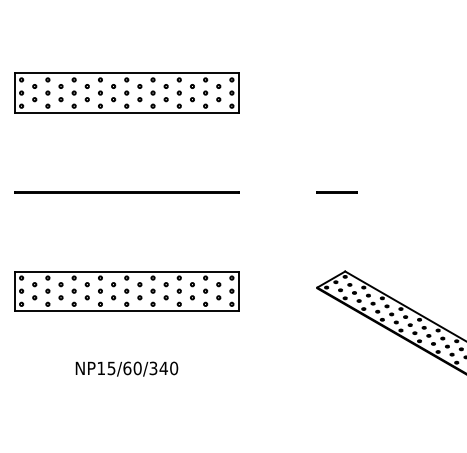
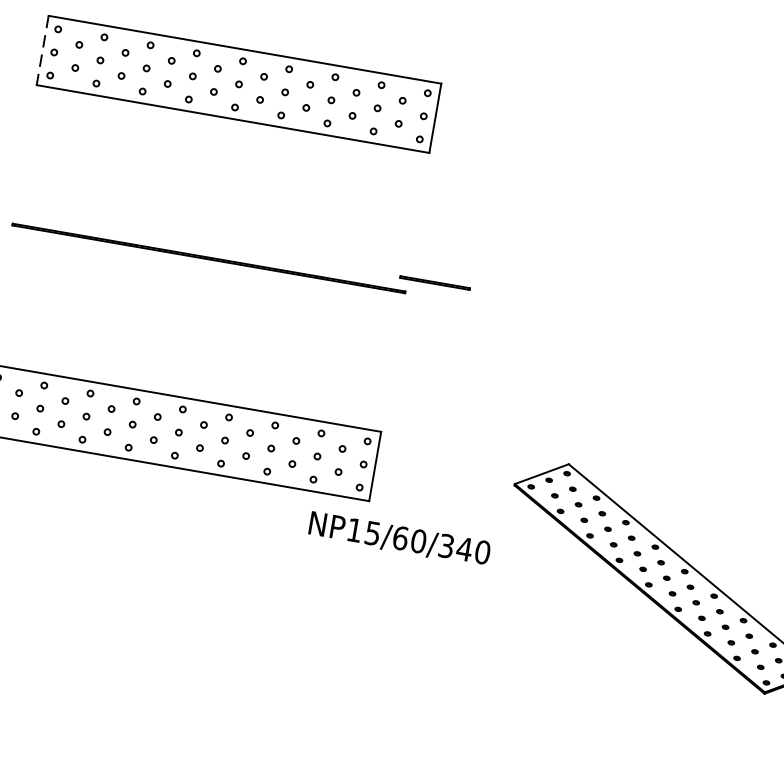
line: (15, 93) -> (43, 51), solid -> dashed
line: (336, 192) -> (433, 283), moved
text: (126, 368) -> (399, 538), moved

